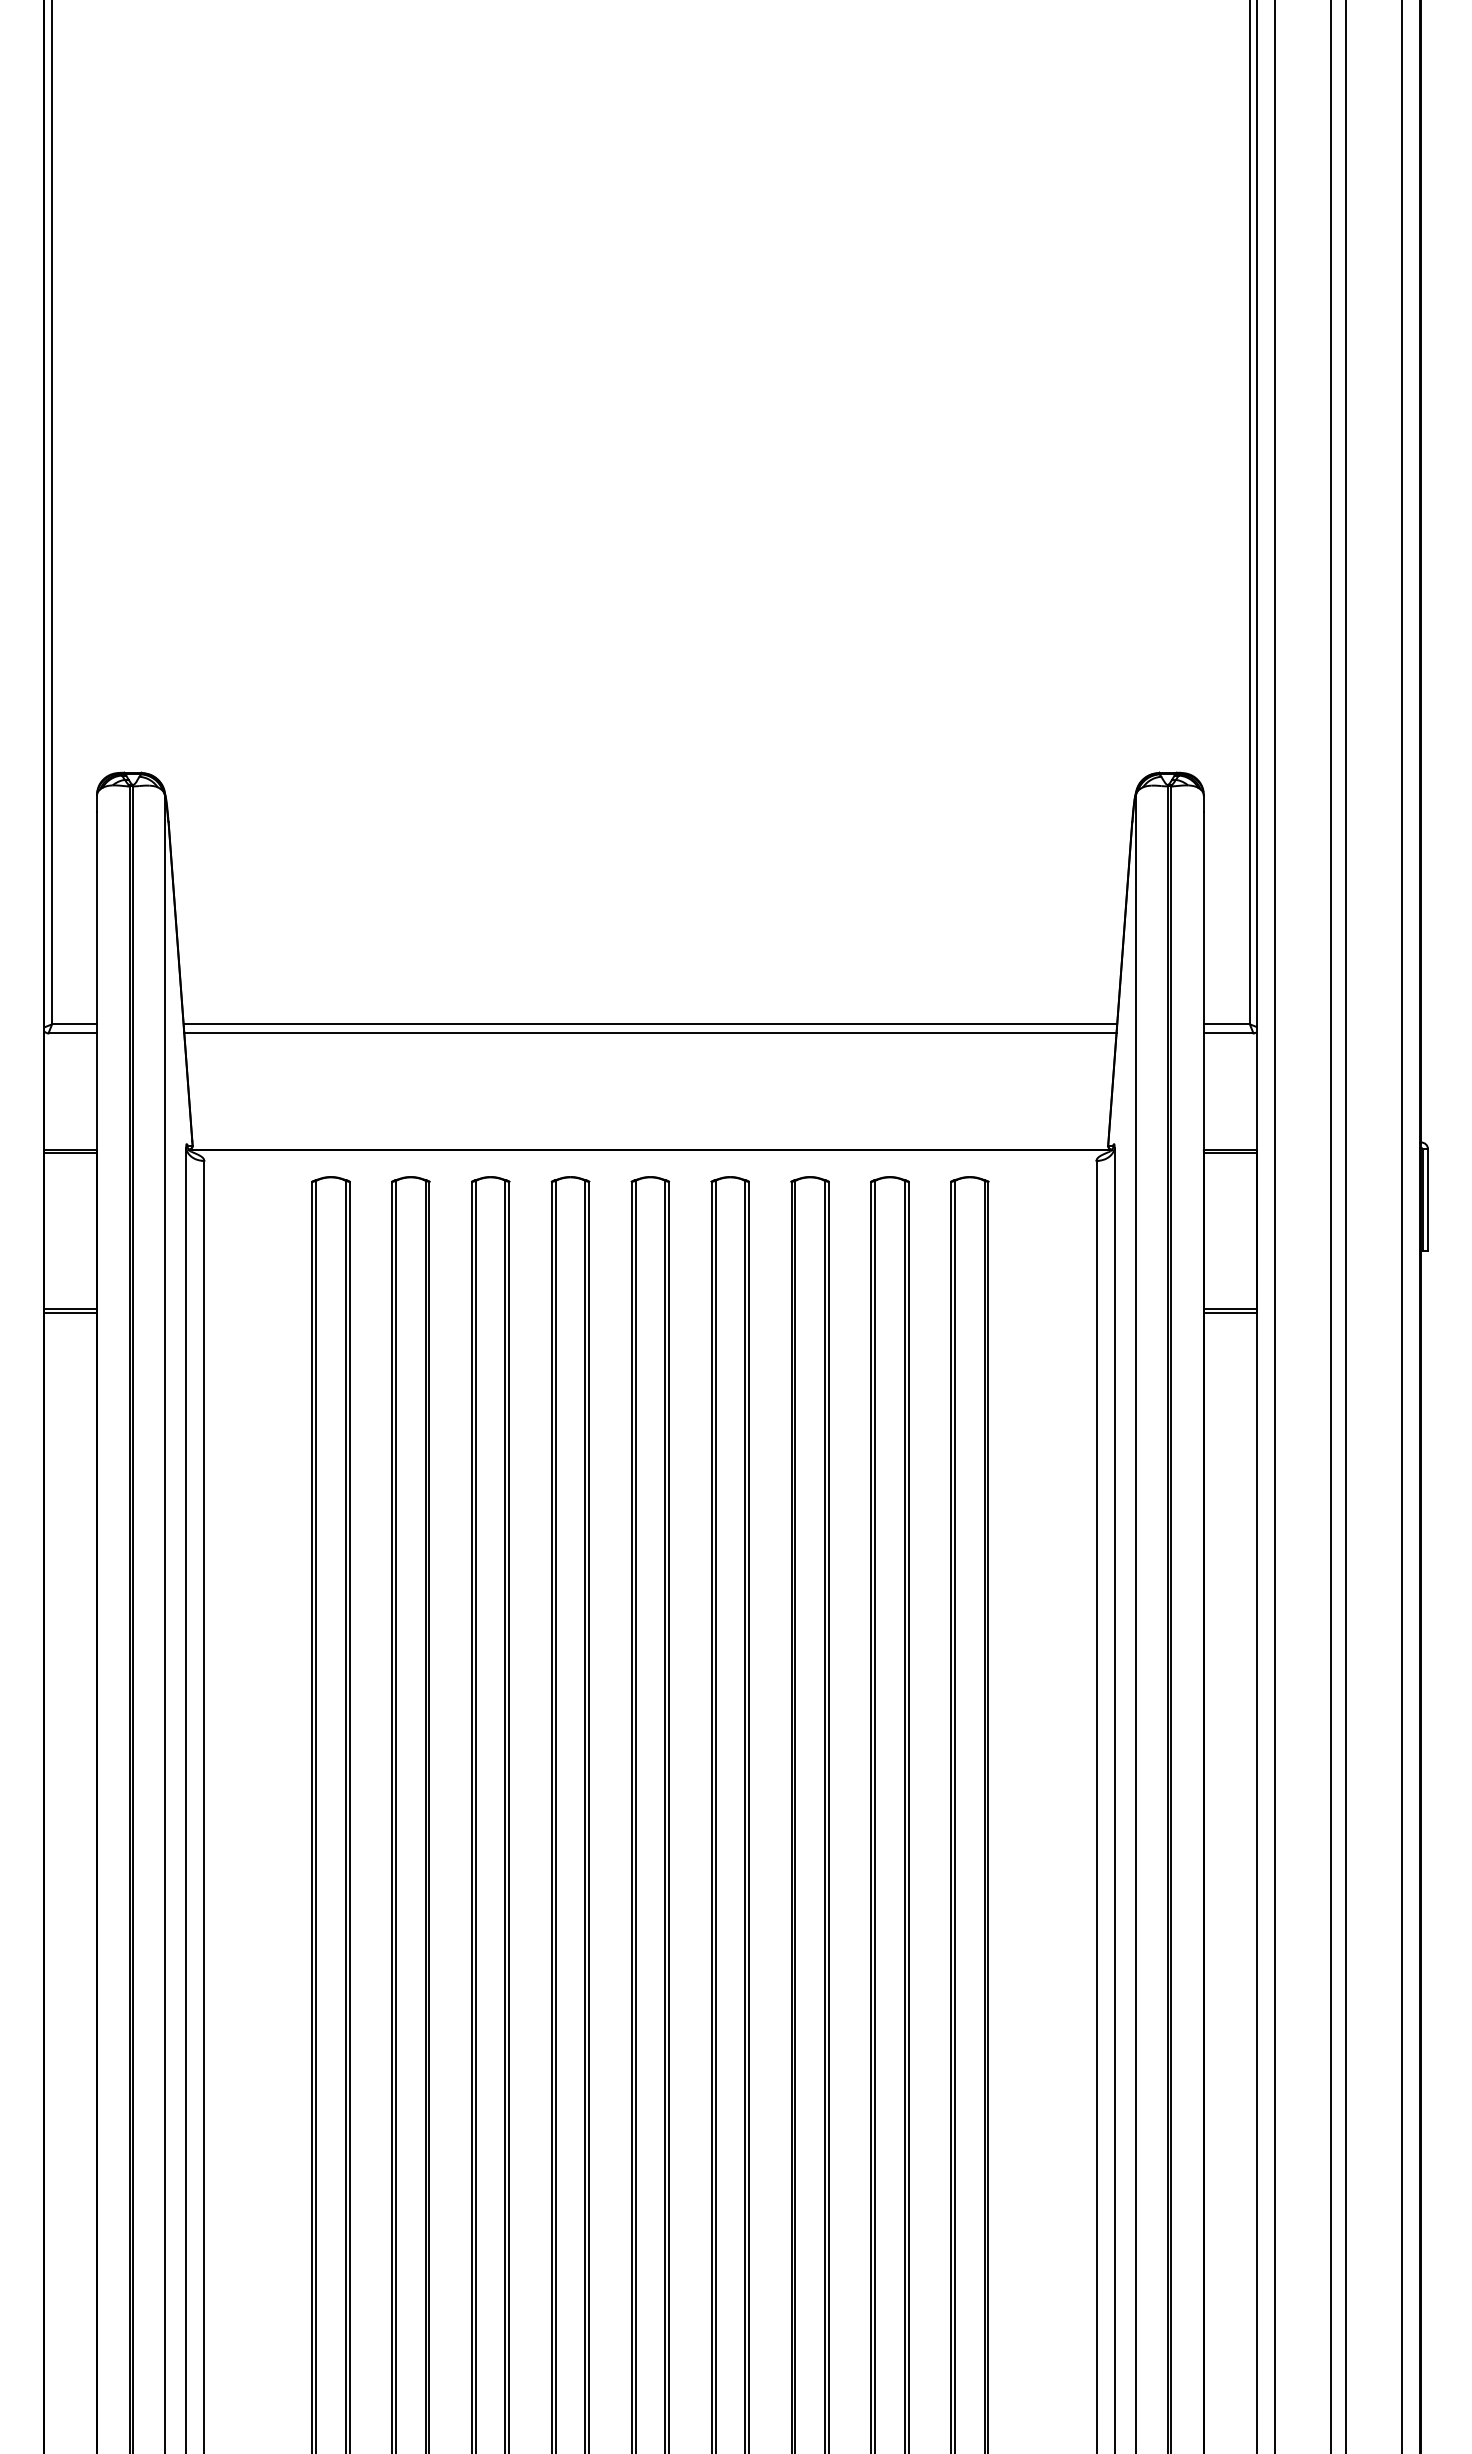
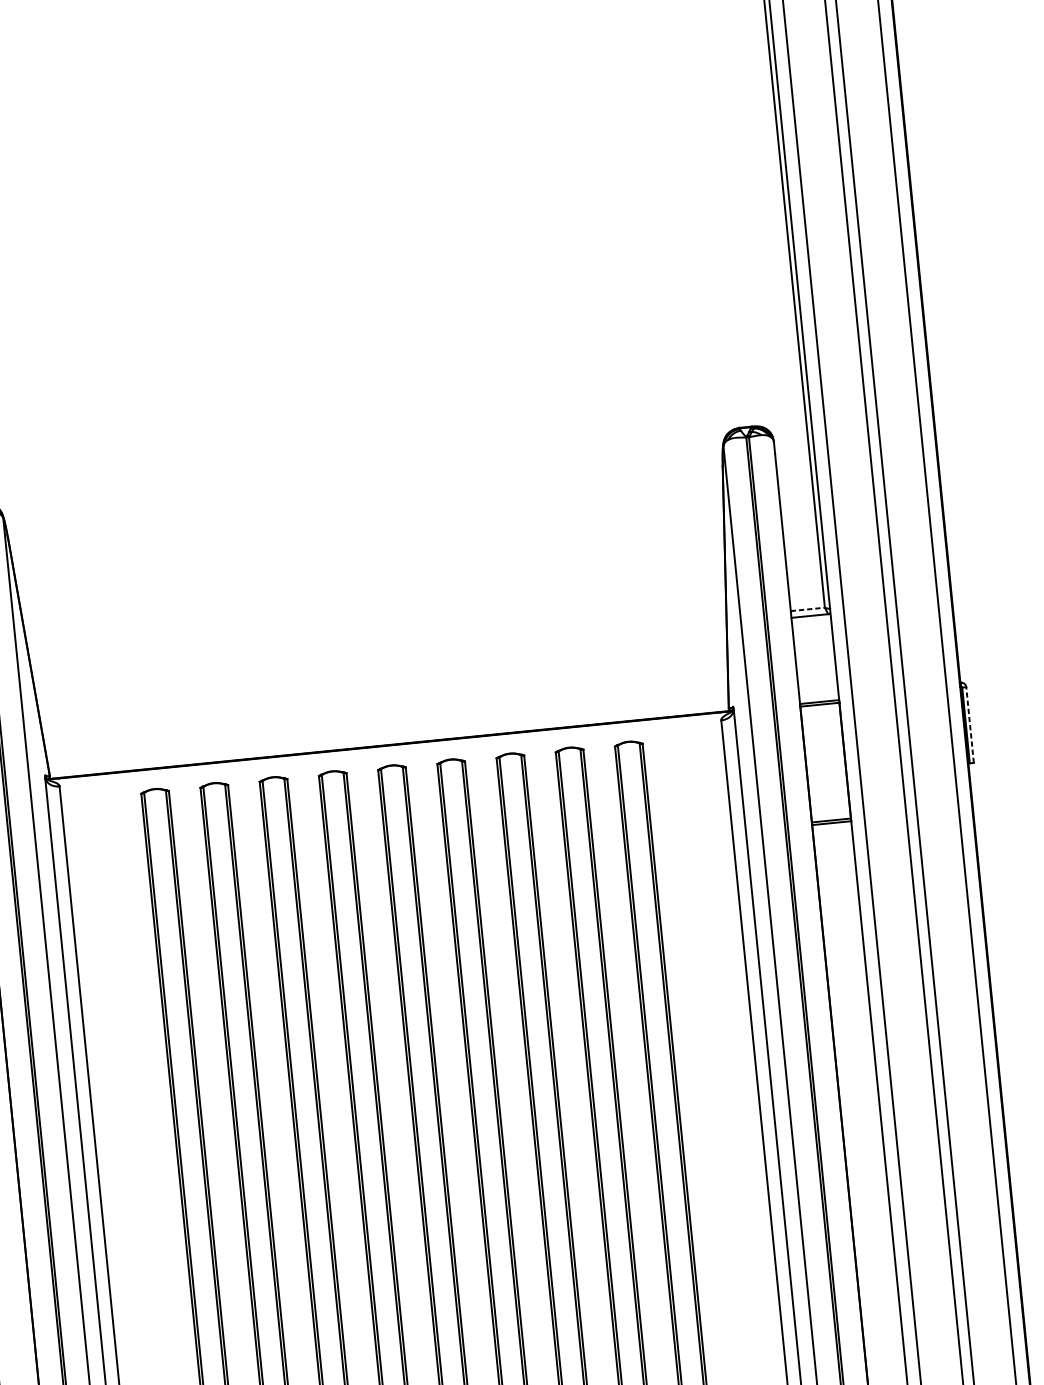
line: (650, 1024) -> (380, 652), removed
line: (1226, 1024) -> (807, 609), solid -> dashed
line: (650, 1033) -> (381, 658), removed
line: (1428, 1199) -> (970, 724), solid -> dashed

